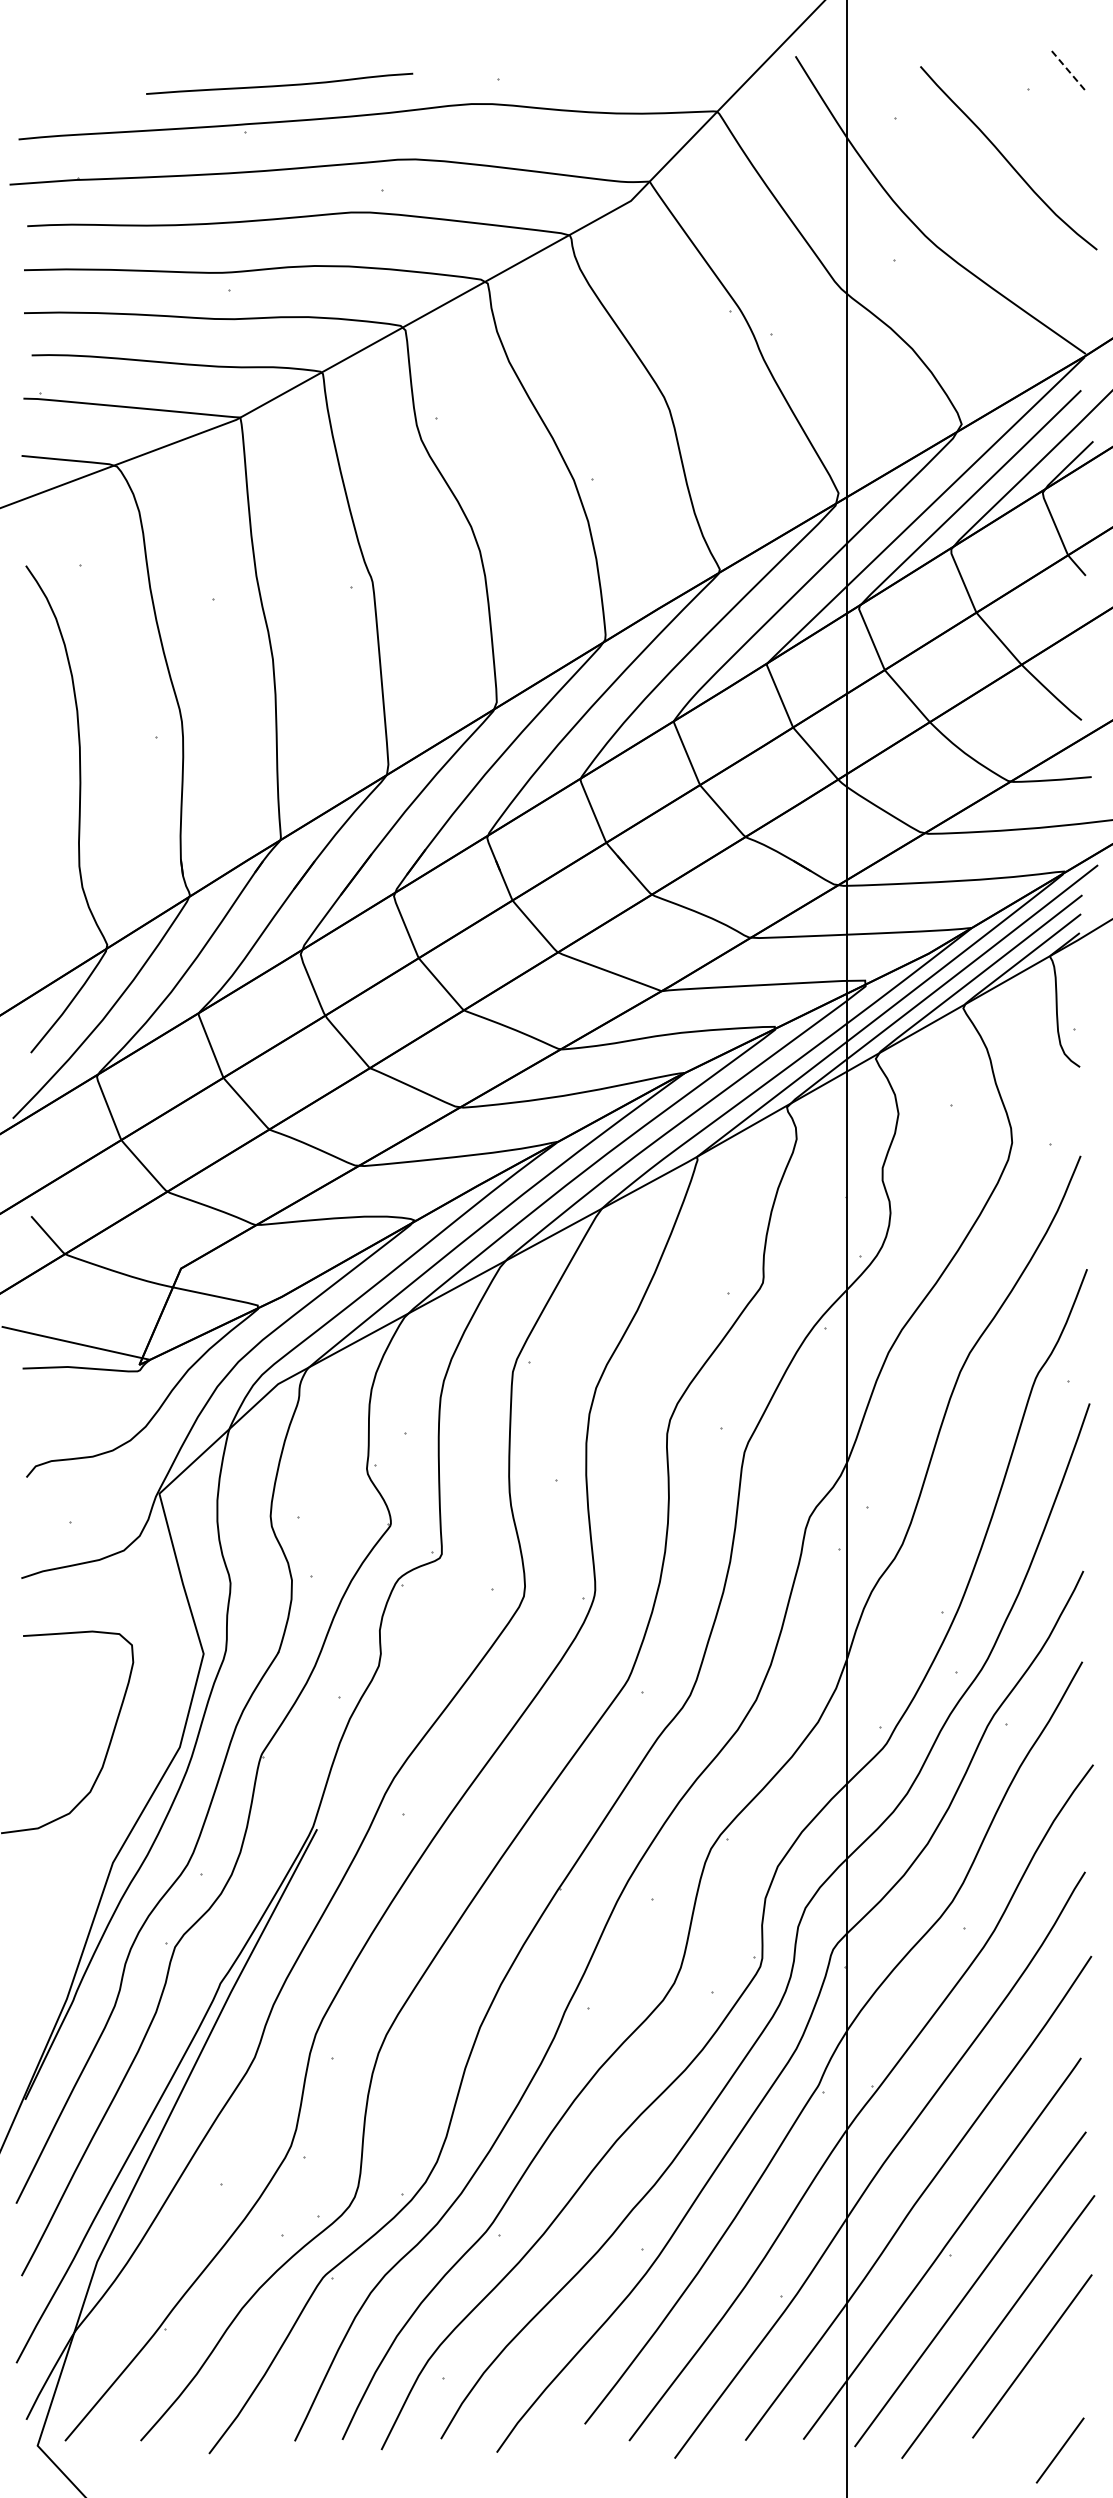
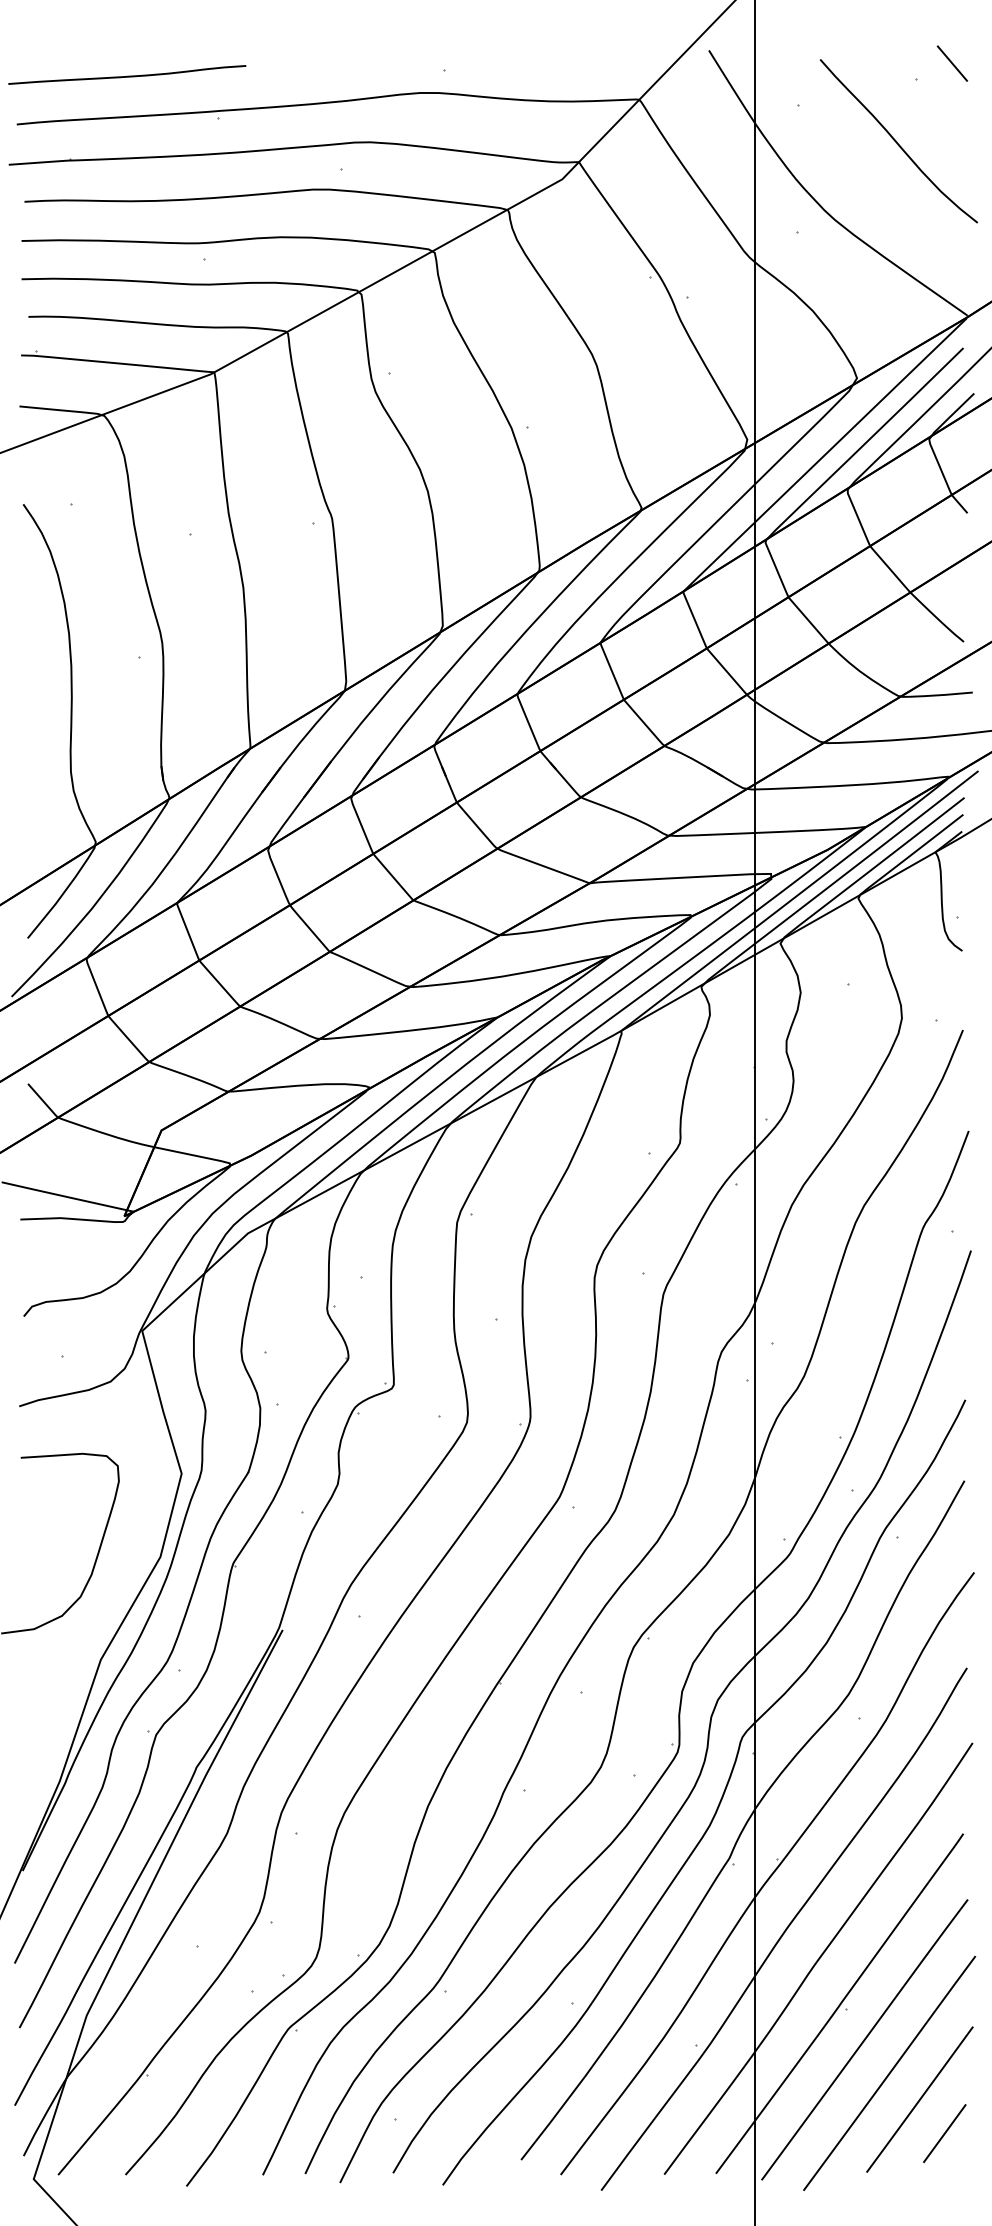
line: (1069, 71) -> (953, 63), dashed -> solid
curve: (280, 84) -> (128, 75), moved
line: (1059, 2450) -> (944, 2133), moved

